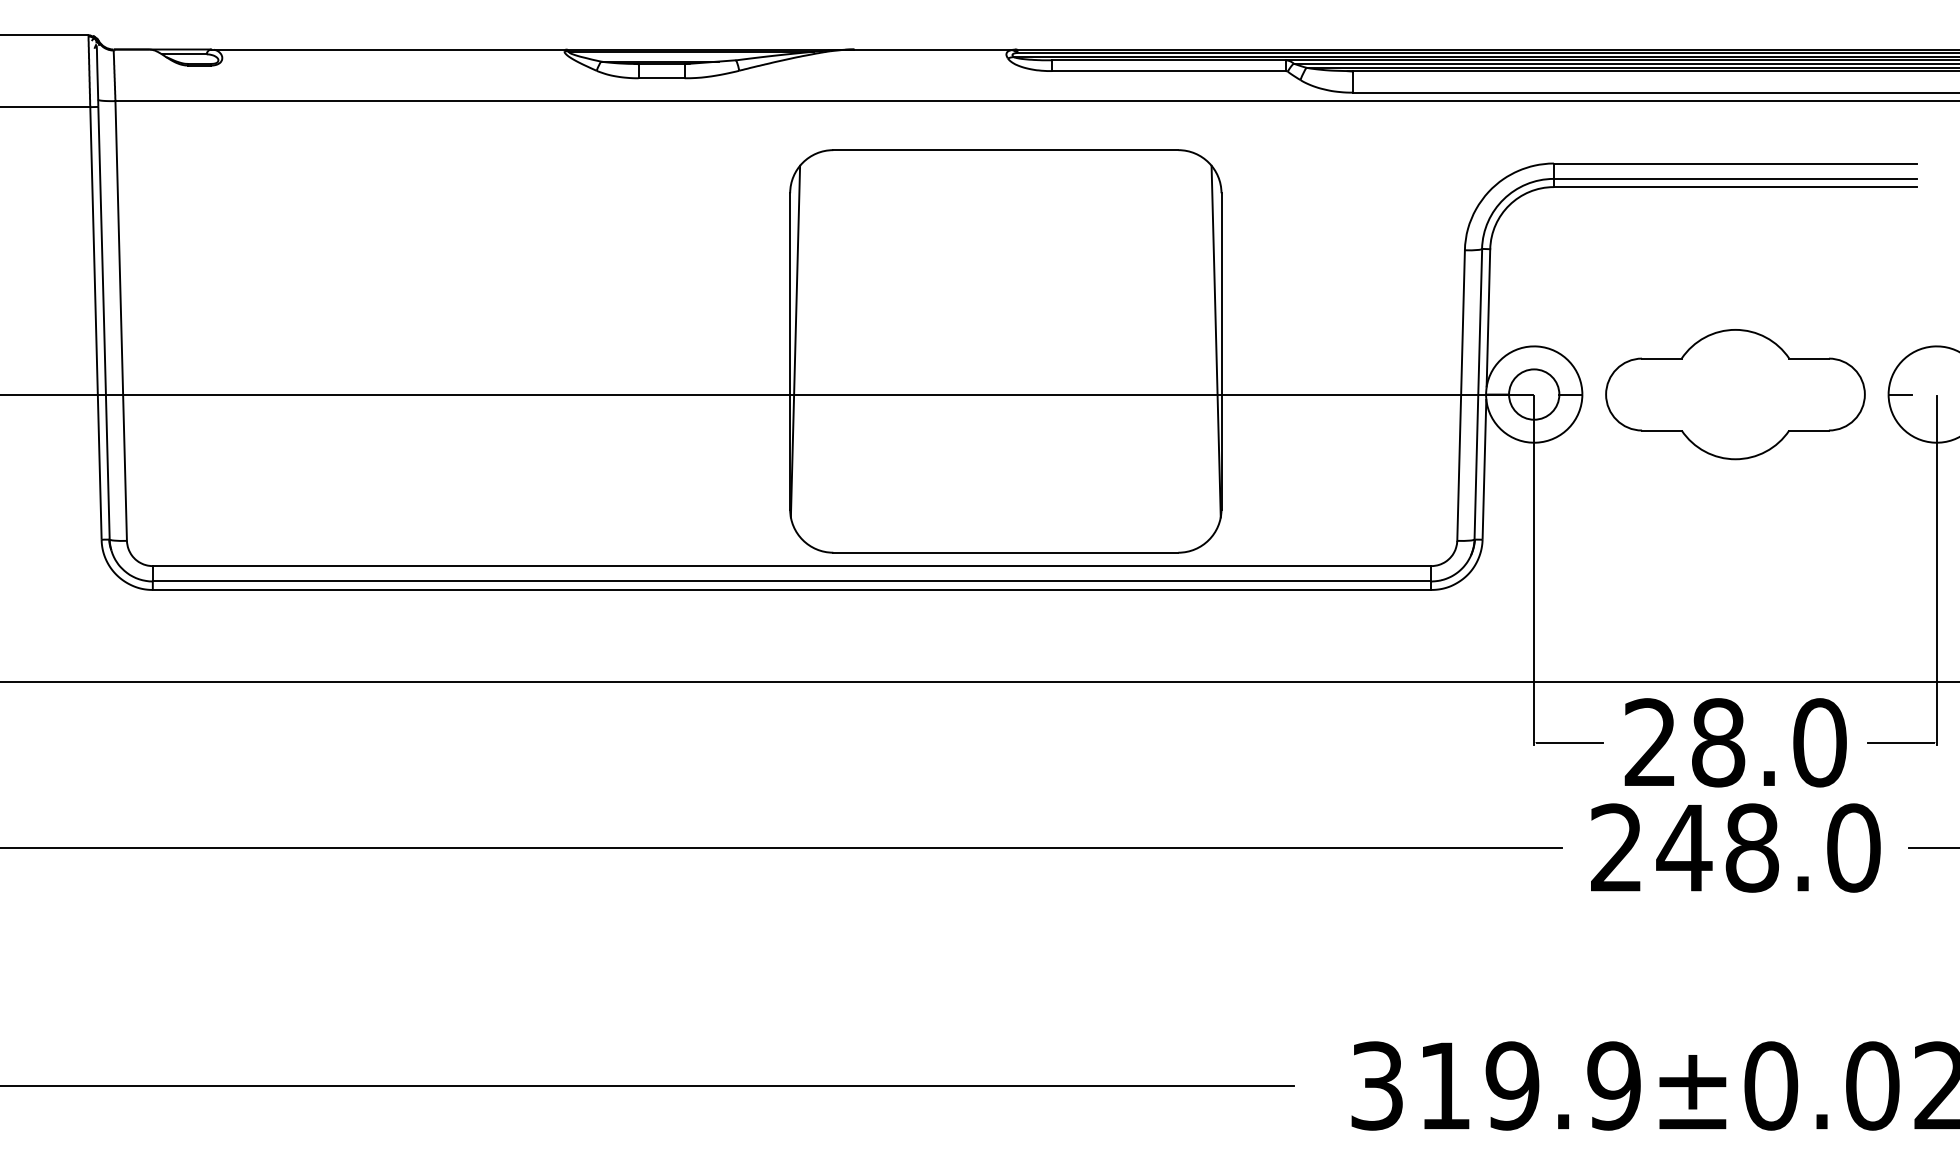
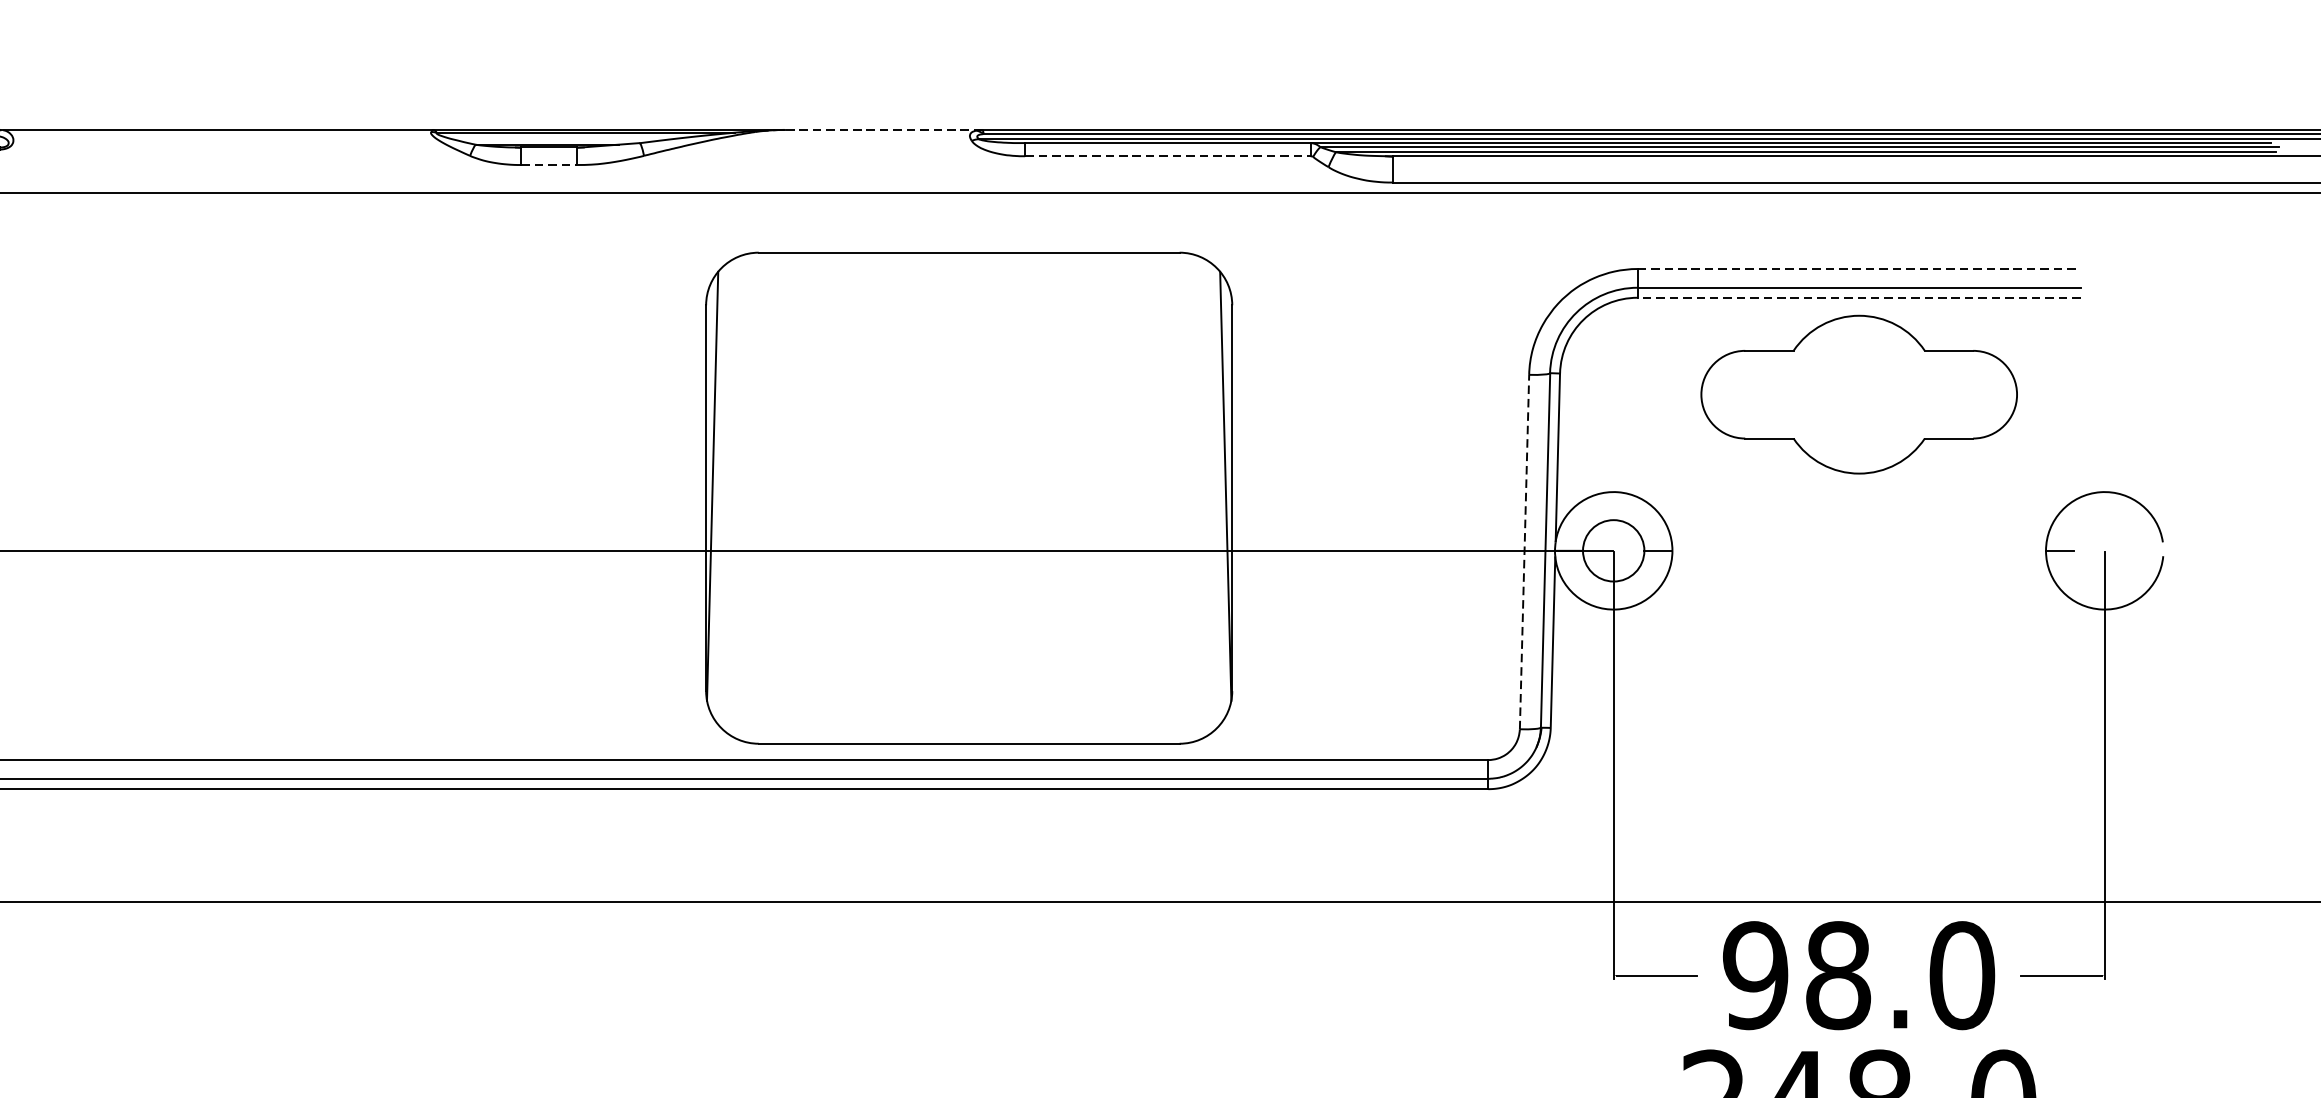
line: (935, 49) -> (883, 129), solid -> dashed
line: (1169, 71) -> (1168, 156), solid -> dashed
line: (662, 78) -> (550, 165), solid -> dashed
line: (1735, 163) -> (1859, 268), solid -> dashed
line: (1735, 187) -> (1859, 298), solid -> dashed
part: (1735, 394) -> (1859, 394), moved
line: (1461, 395) -> (1525, 551), solid -> dashed
text: (1650, 742) -> (1755, 975), 28.0 -> 98.0

